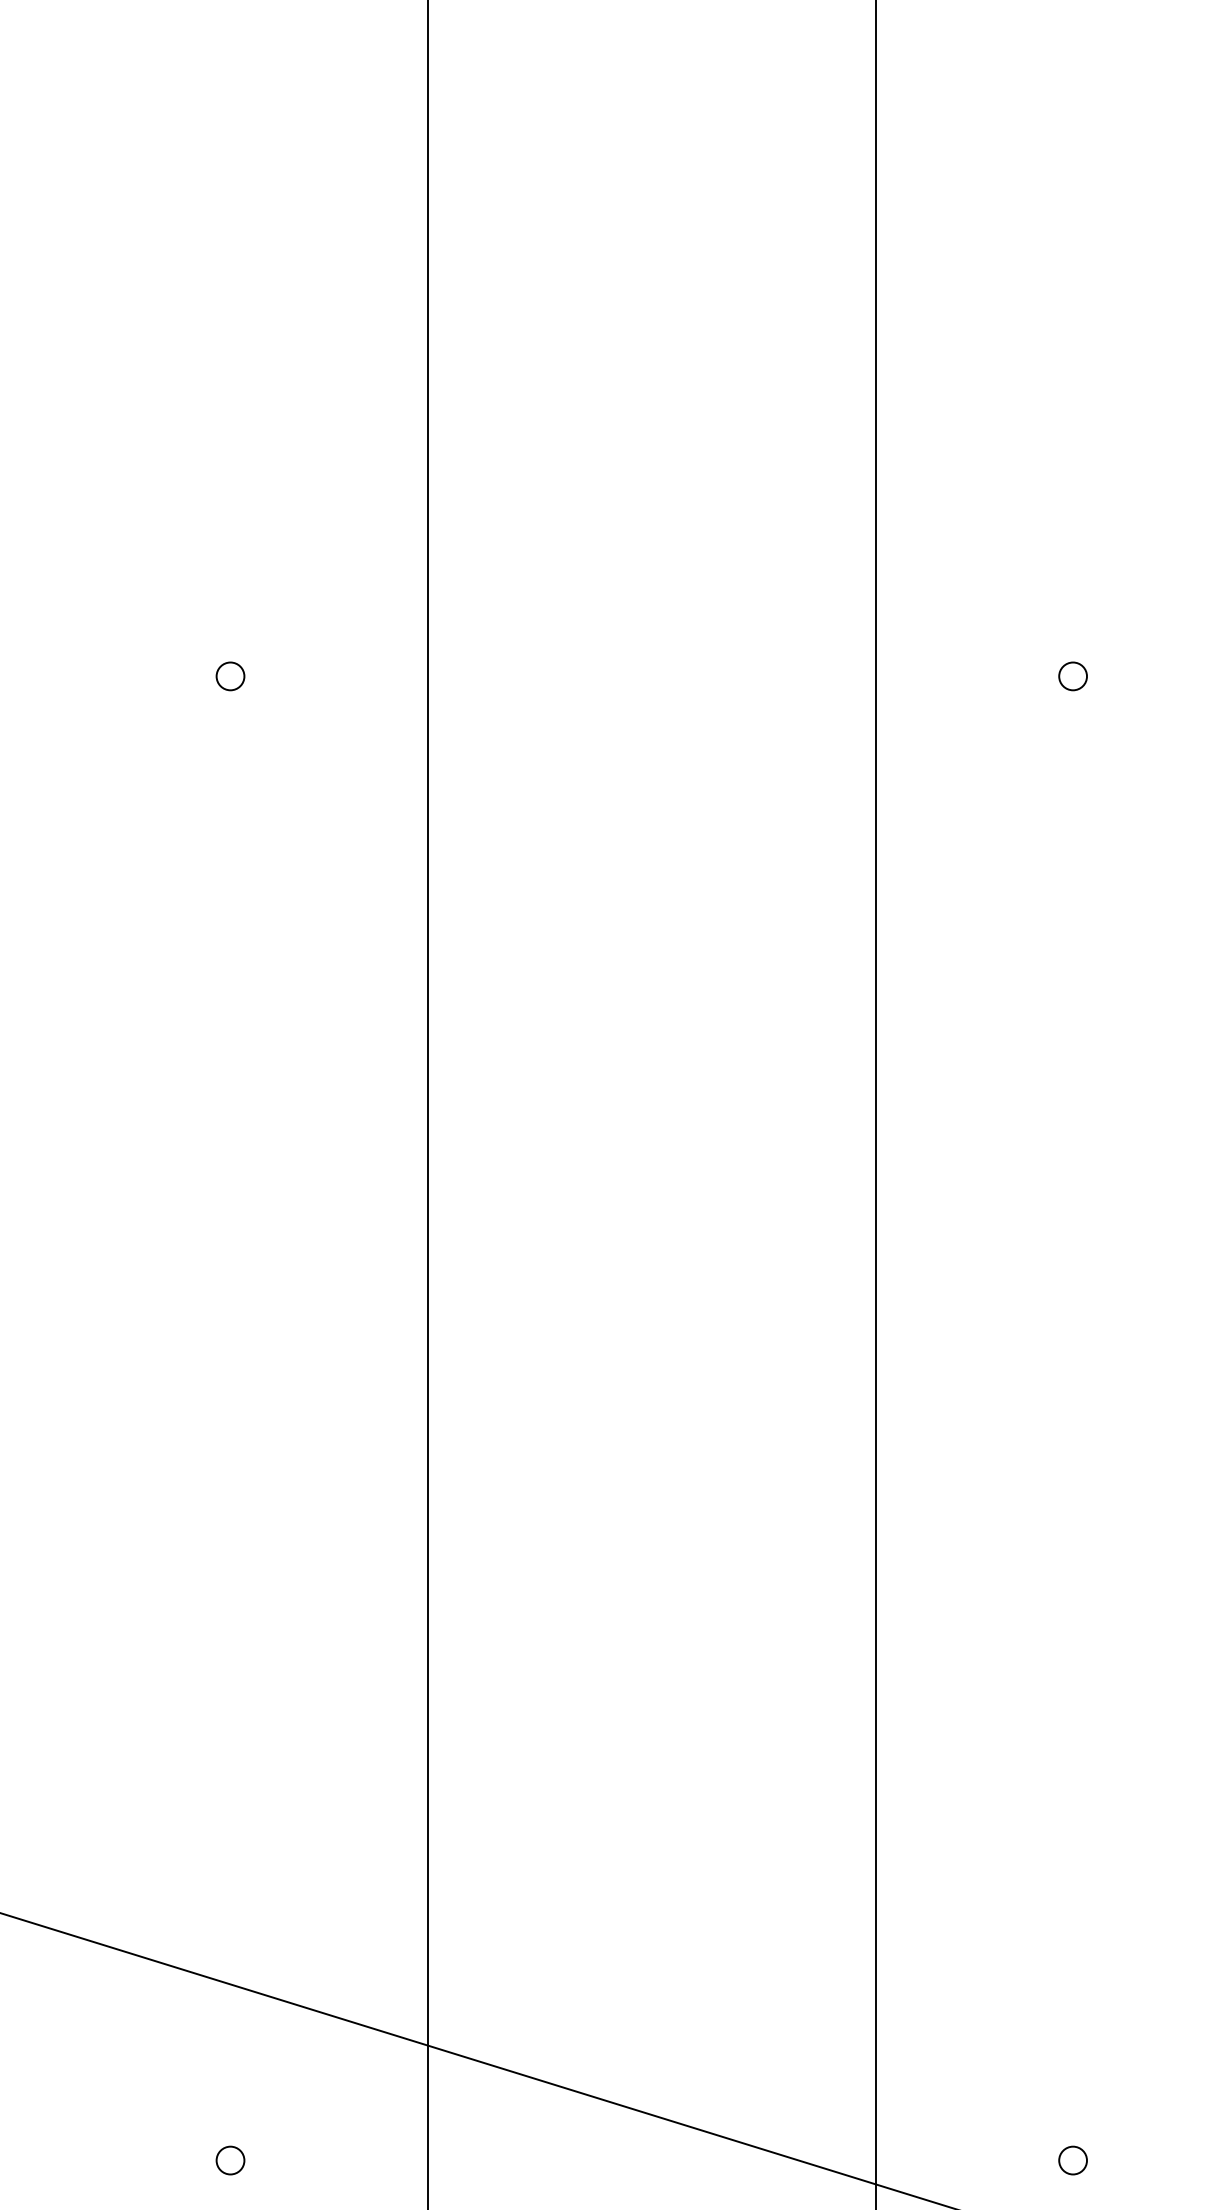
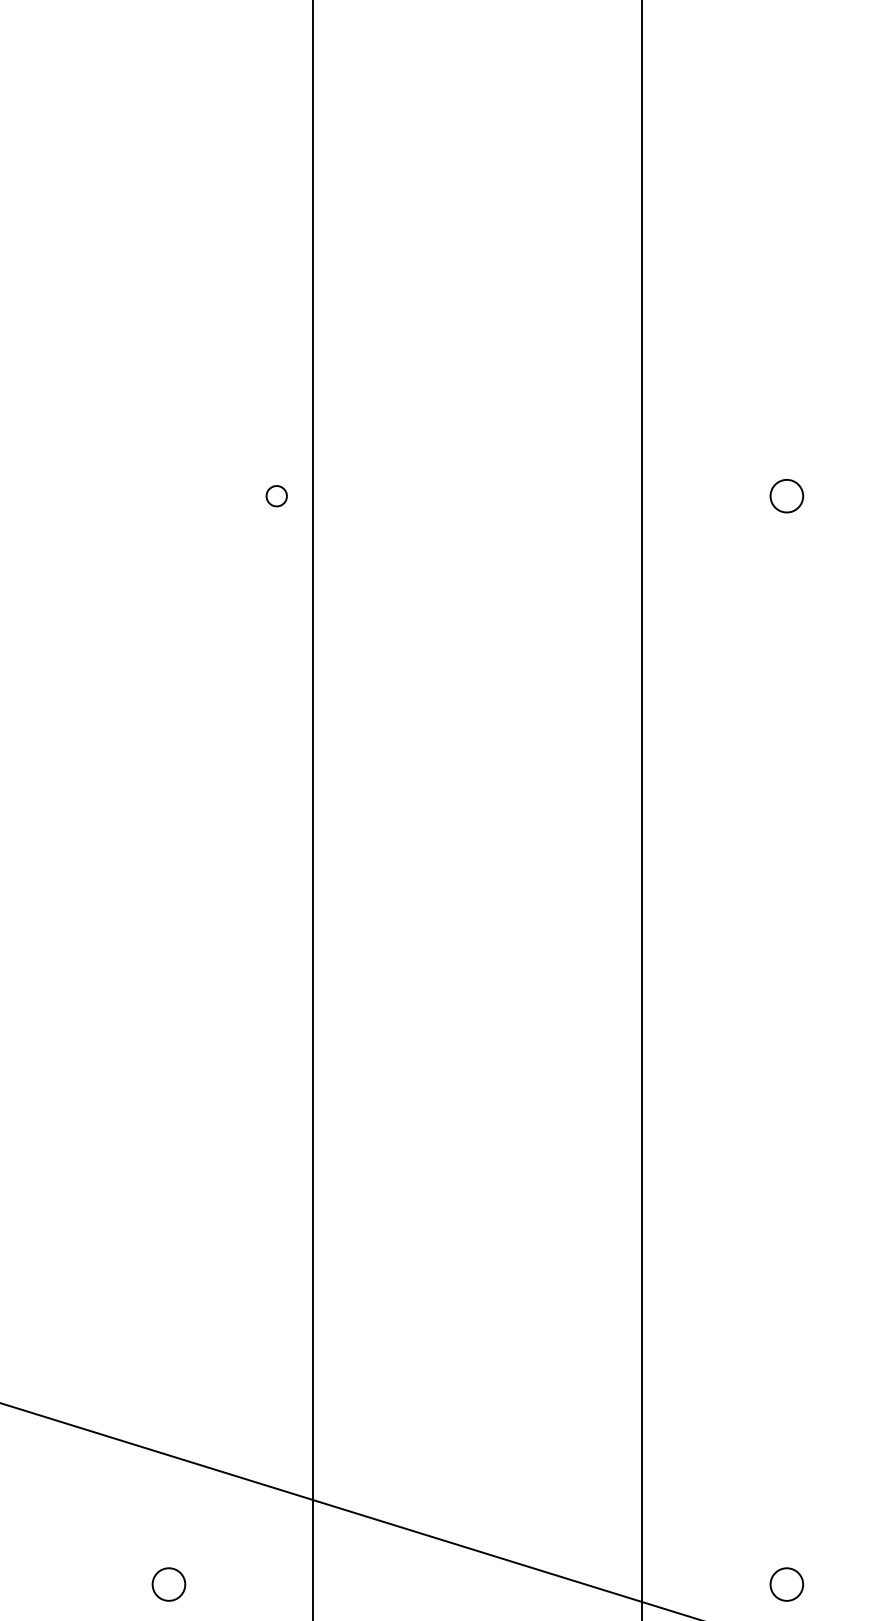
circle: (230, 676) -> (276, 496), moved
circle: (1072, 676) -> (786, 496), size x1.6
circle: (230, 2160) -> (168, 1584), size x1.6
circle: (1072, 2160) -> (786, 1584), size x1.6

